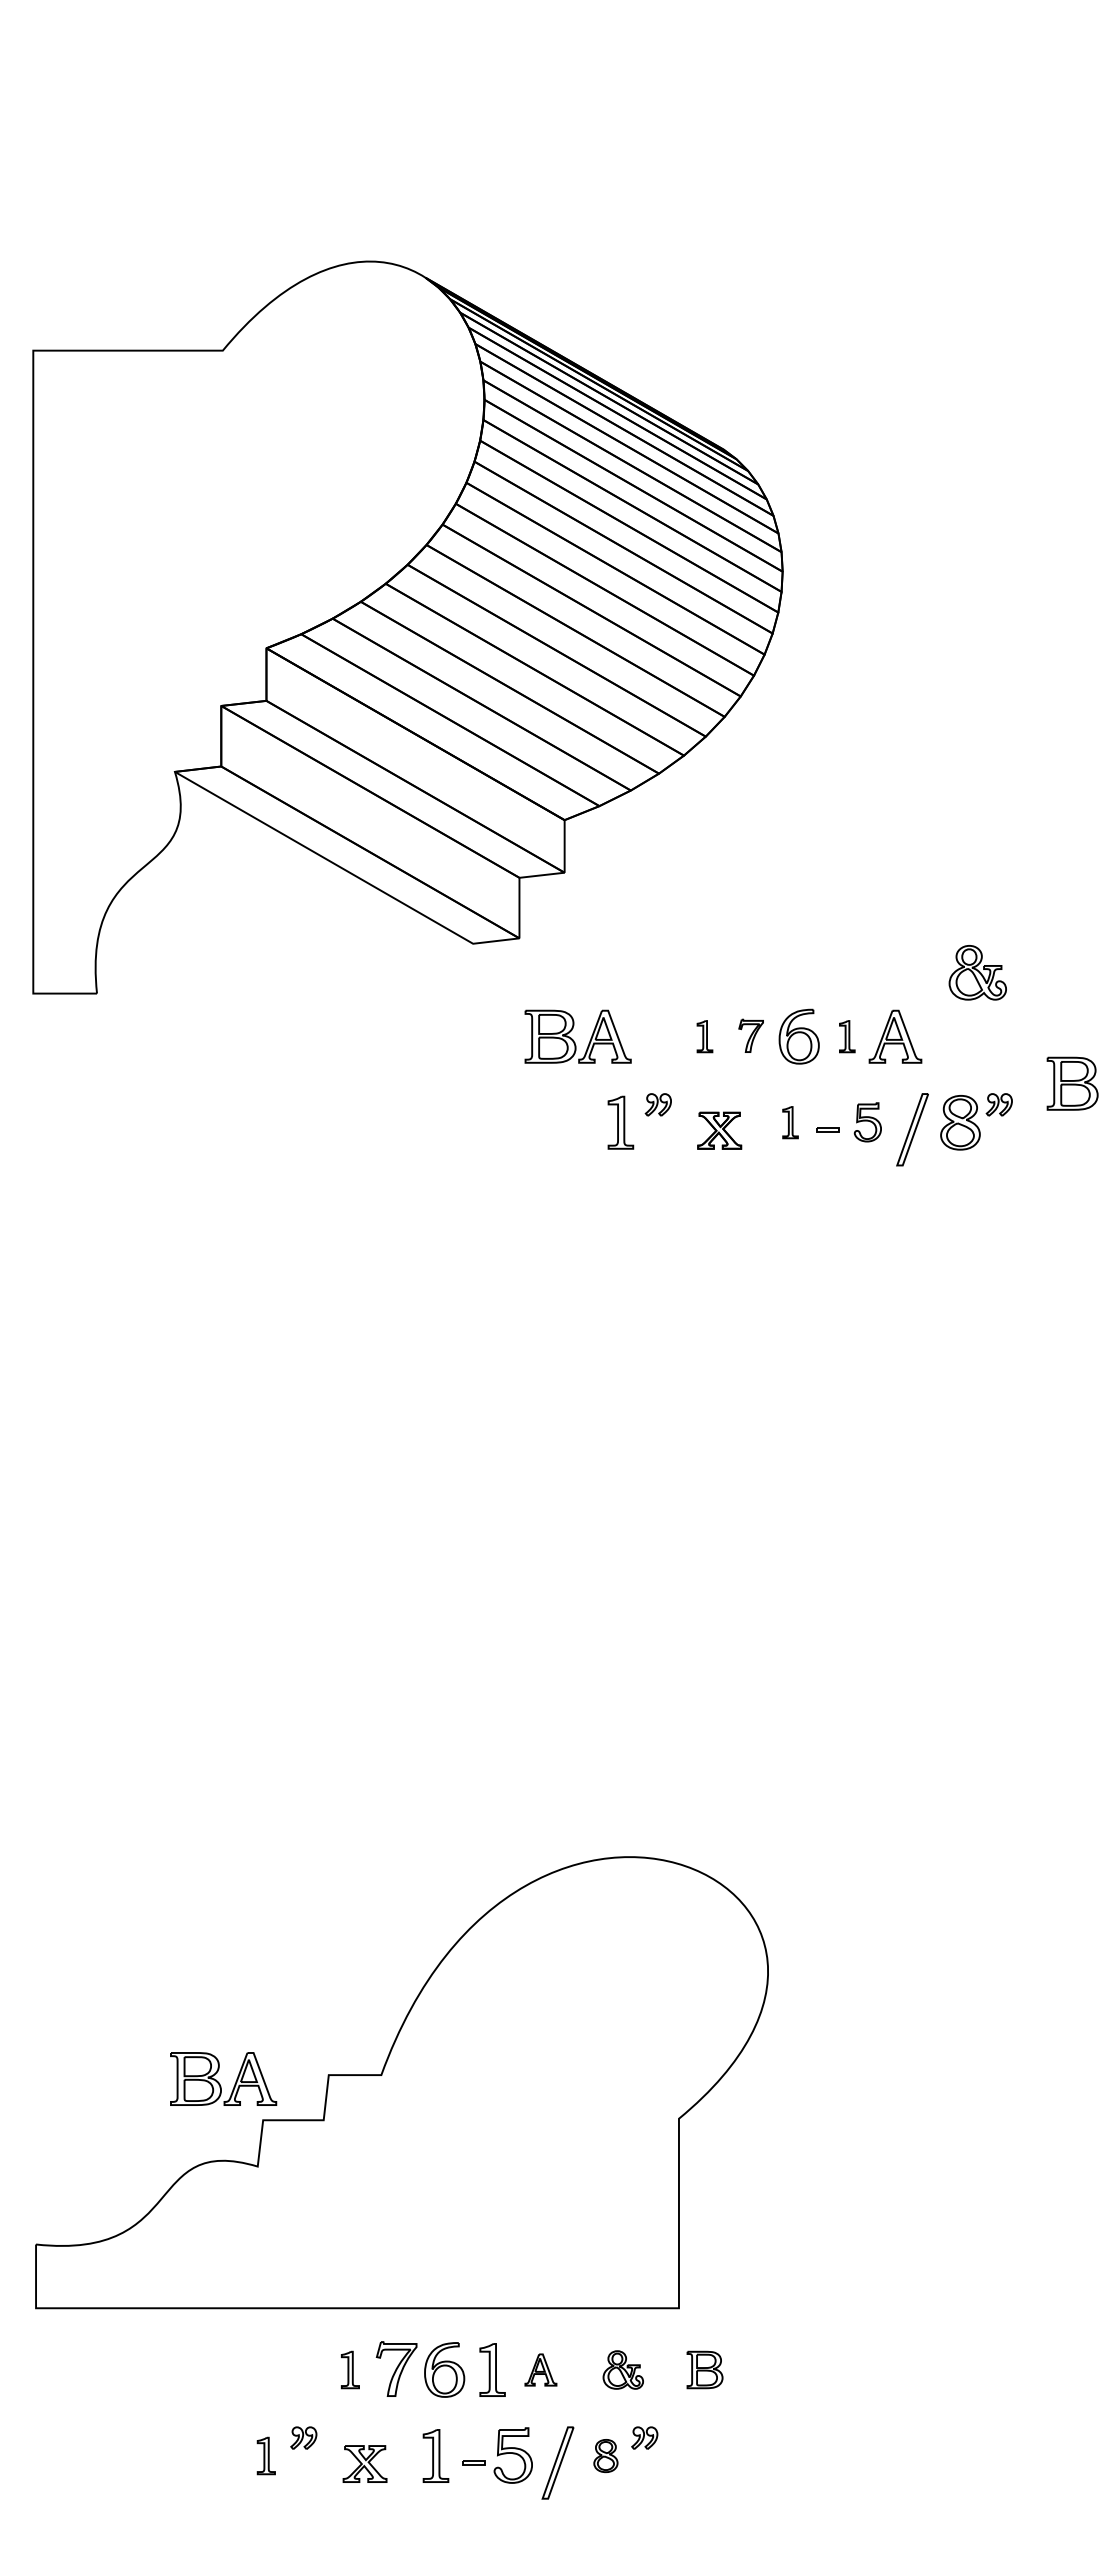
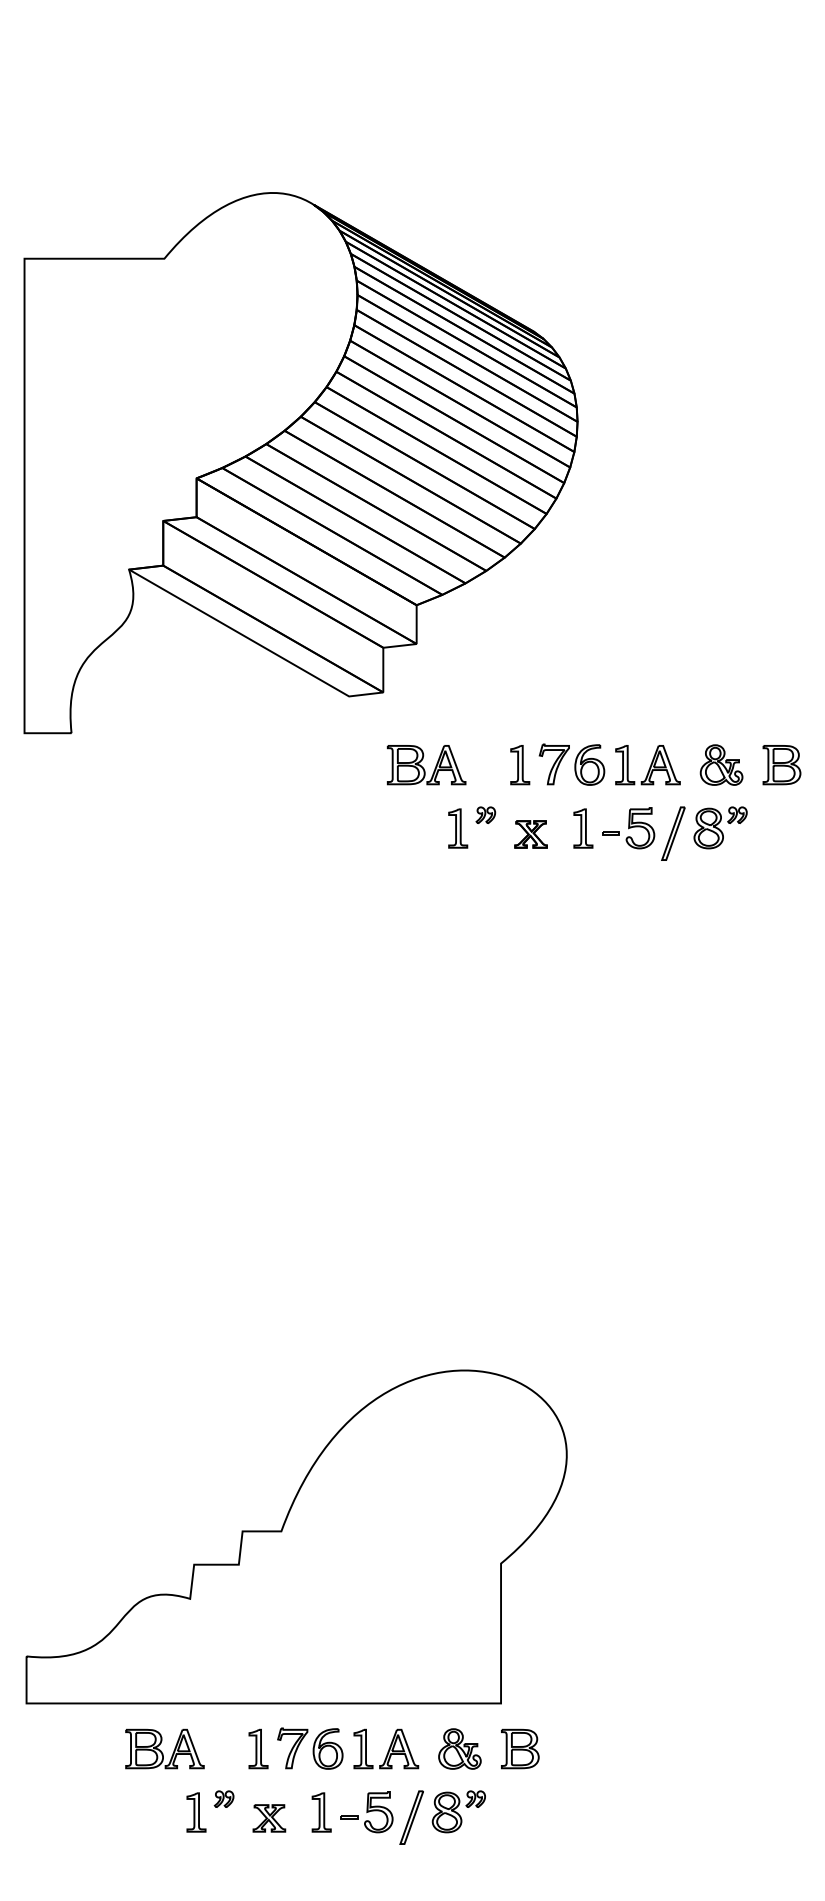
part: (977, 972) -> (721, 764), moved
part: (750, 1035) -> (553, 764), size x1.67
part: (704, 1036) -> (519, 764), size x1.67
part: (847, 1036) -> (625, 764), size x1.67
part: (1072, 1083) -> (781, 764), moved
part: (790, 1122) -> (583, 828), size x1.67
part: (867, 1122) -> (640, 828), size x1.43
part: (223, 2078) -> (164, 1748), moved
part: (350, 2369) -> (258, 1748), size x1.43
part: (540, 2369) -> (398, 1748), size x1.67
part: (623, 2369) -> (460, 1748), size x1.43
part: (704, 2369) -> (519, 1748), size x1.43
part: (266, 2455) -> (196, 1812), size x1.43
part: (605, 2455) -> (446, 1812), size x1.67

